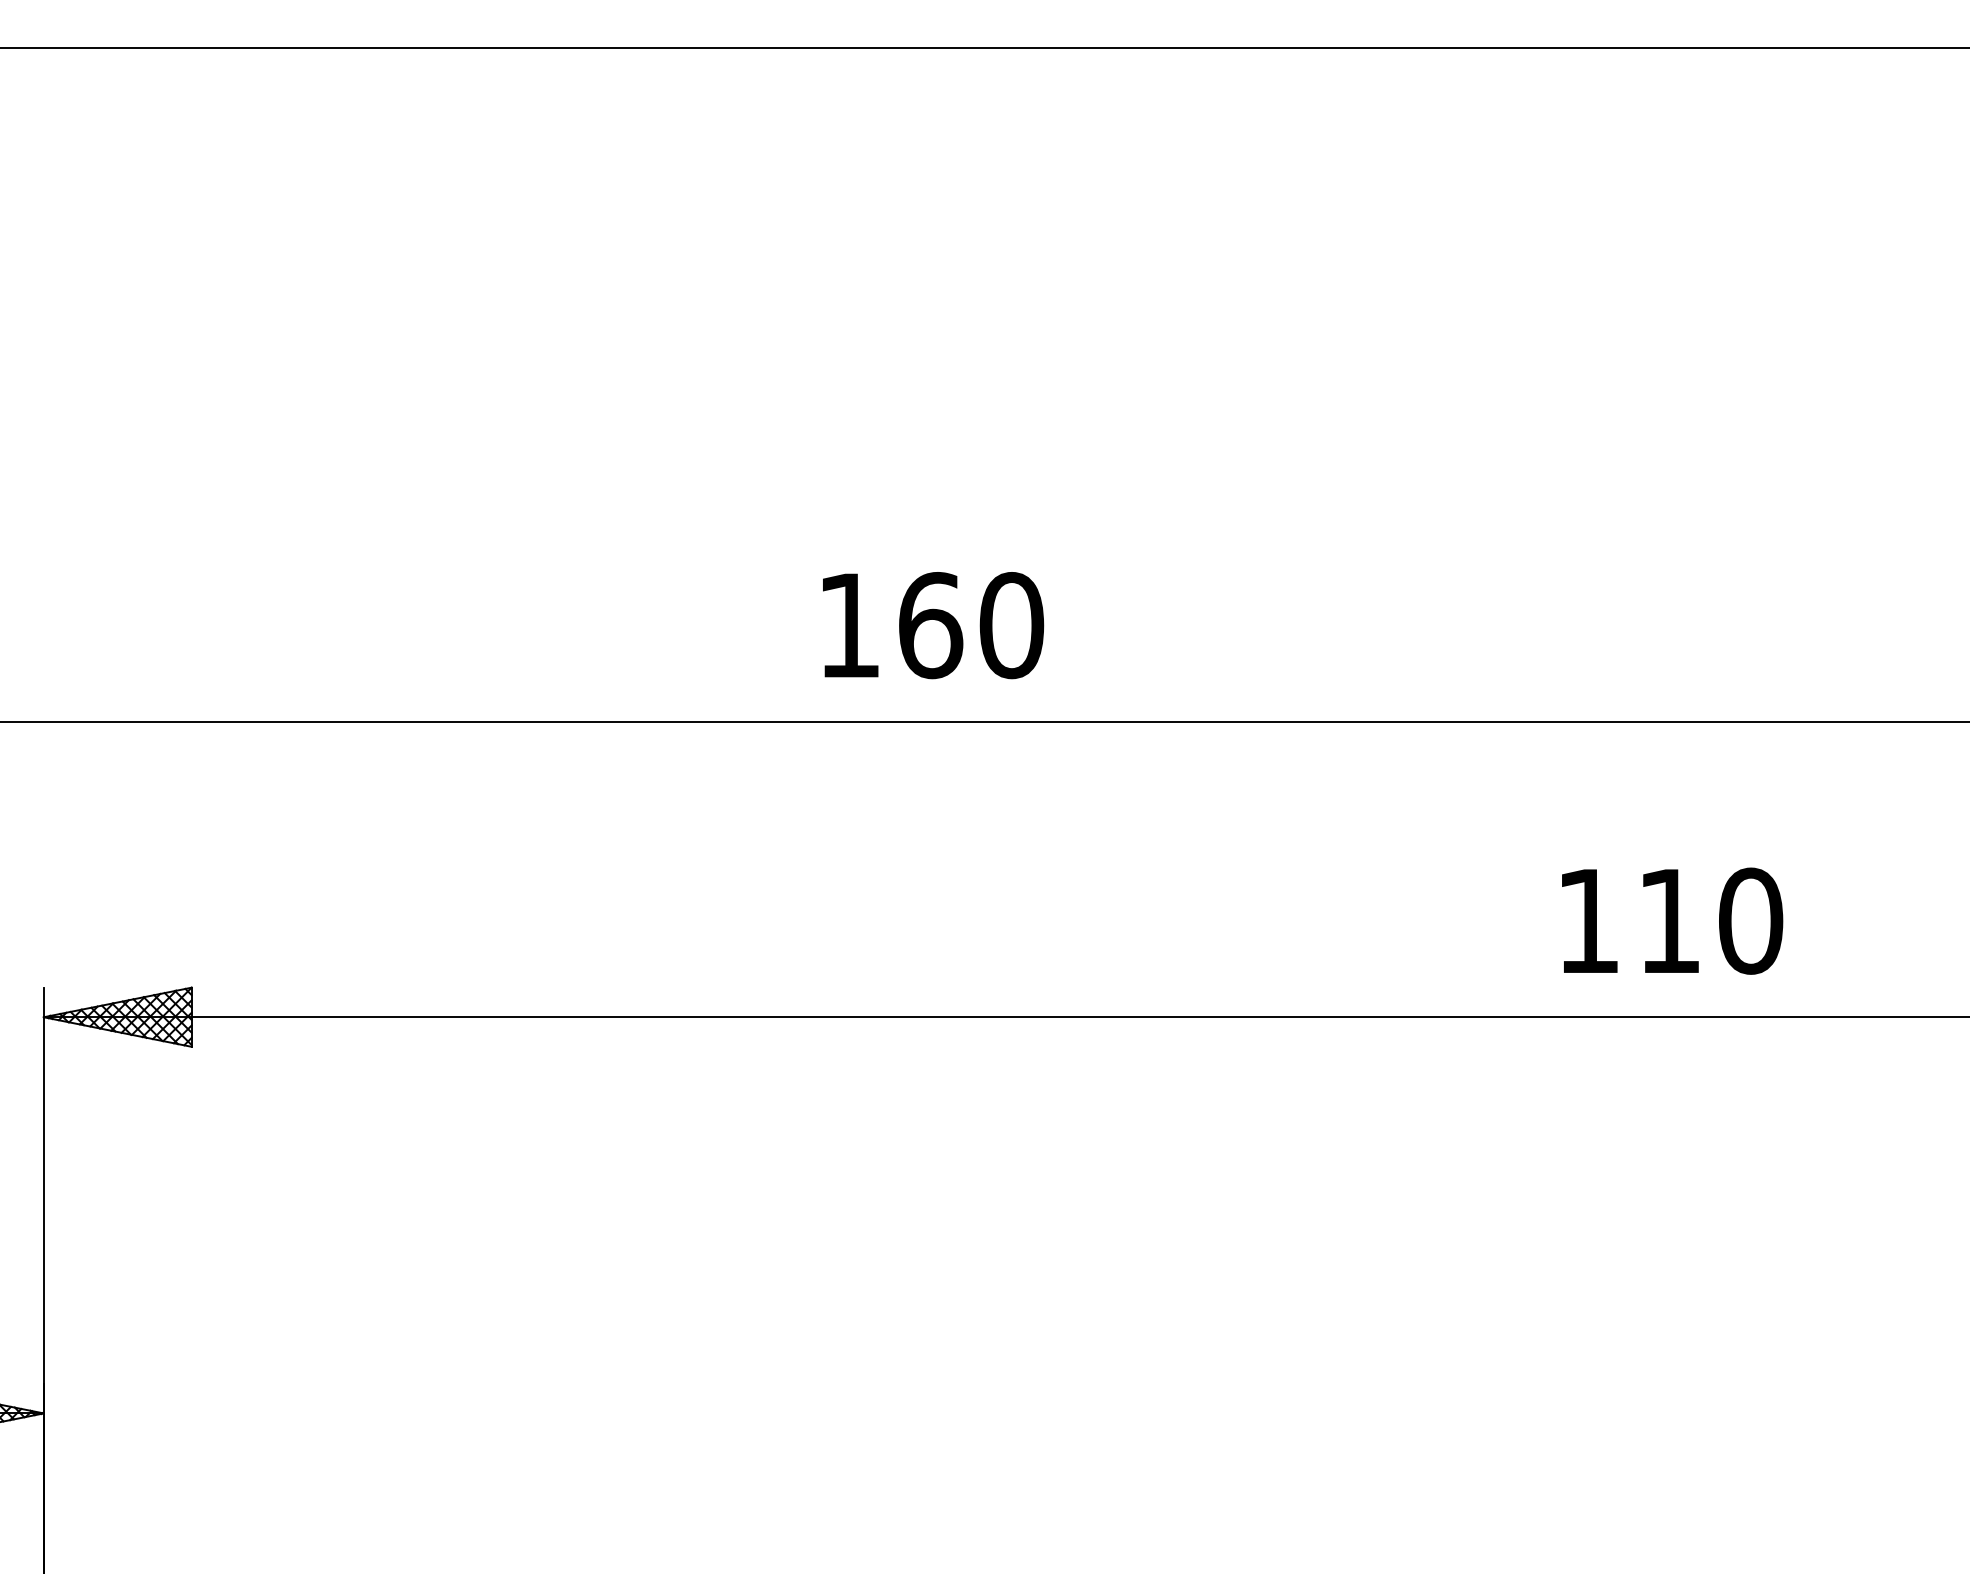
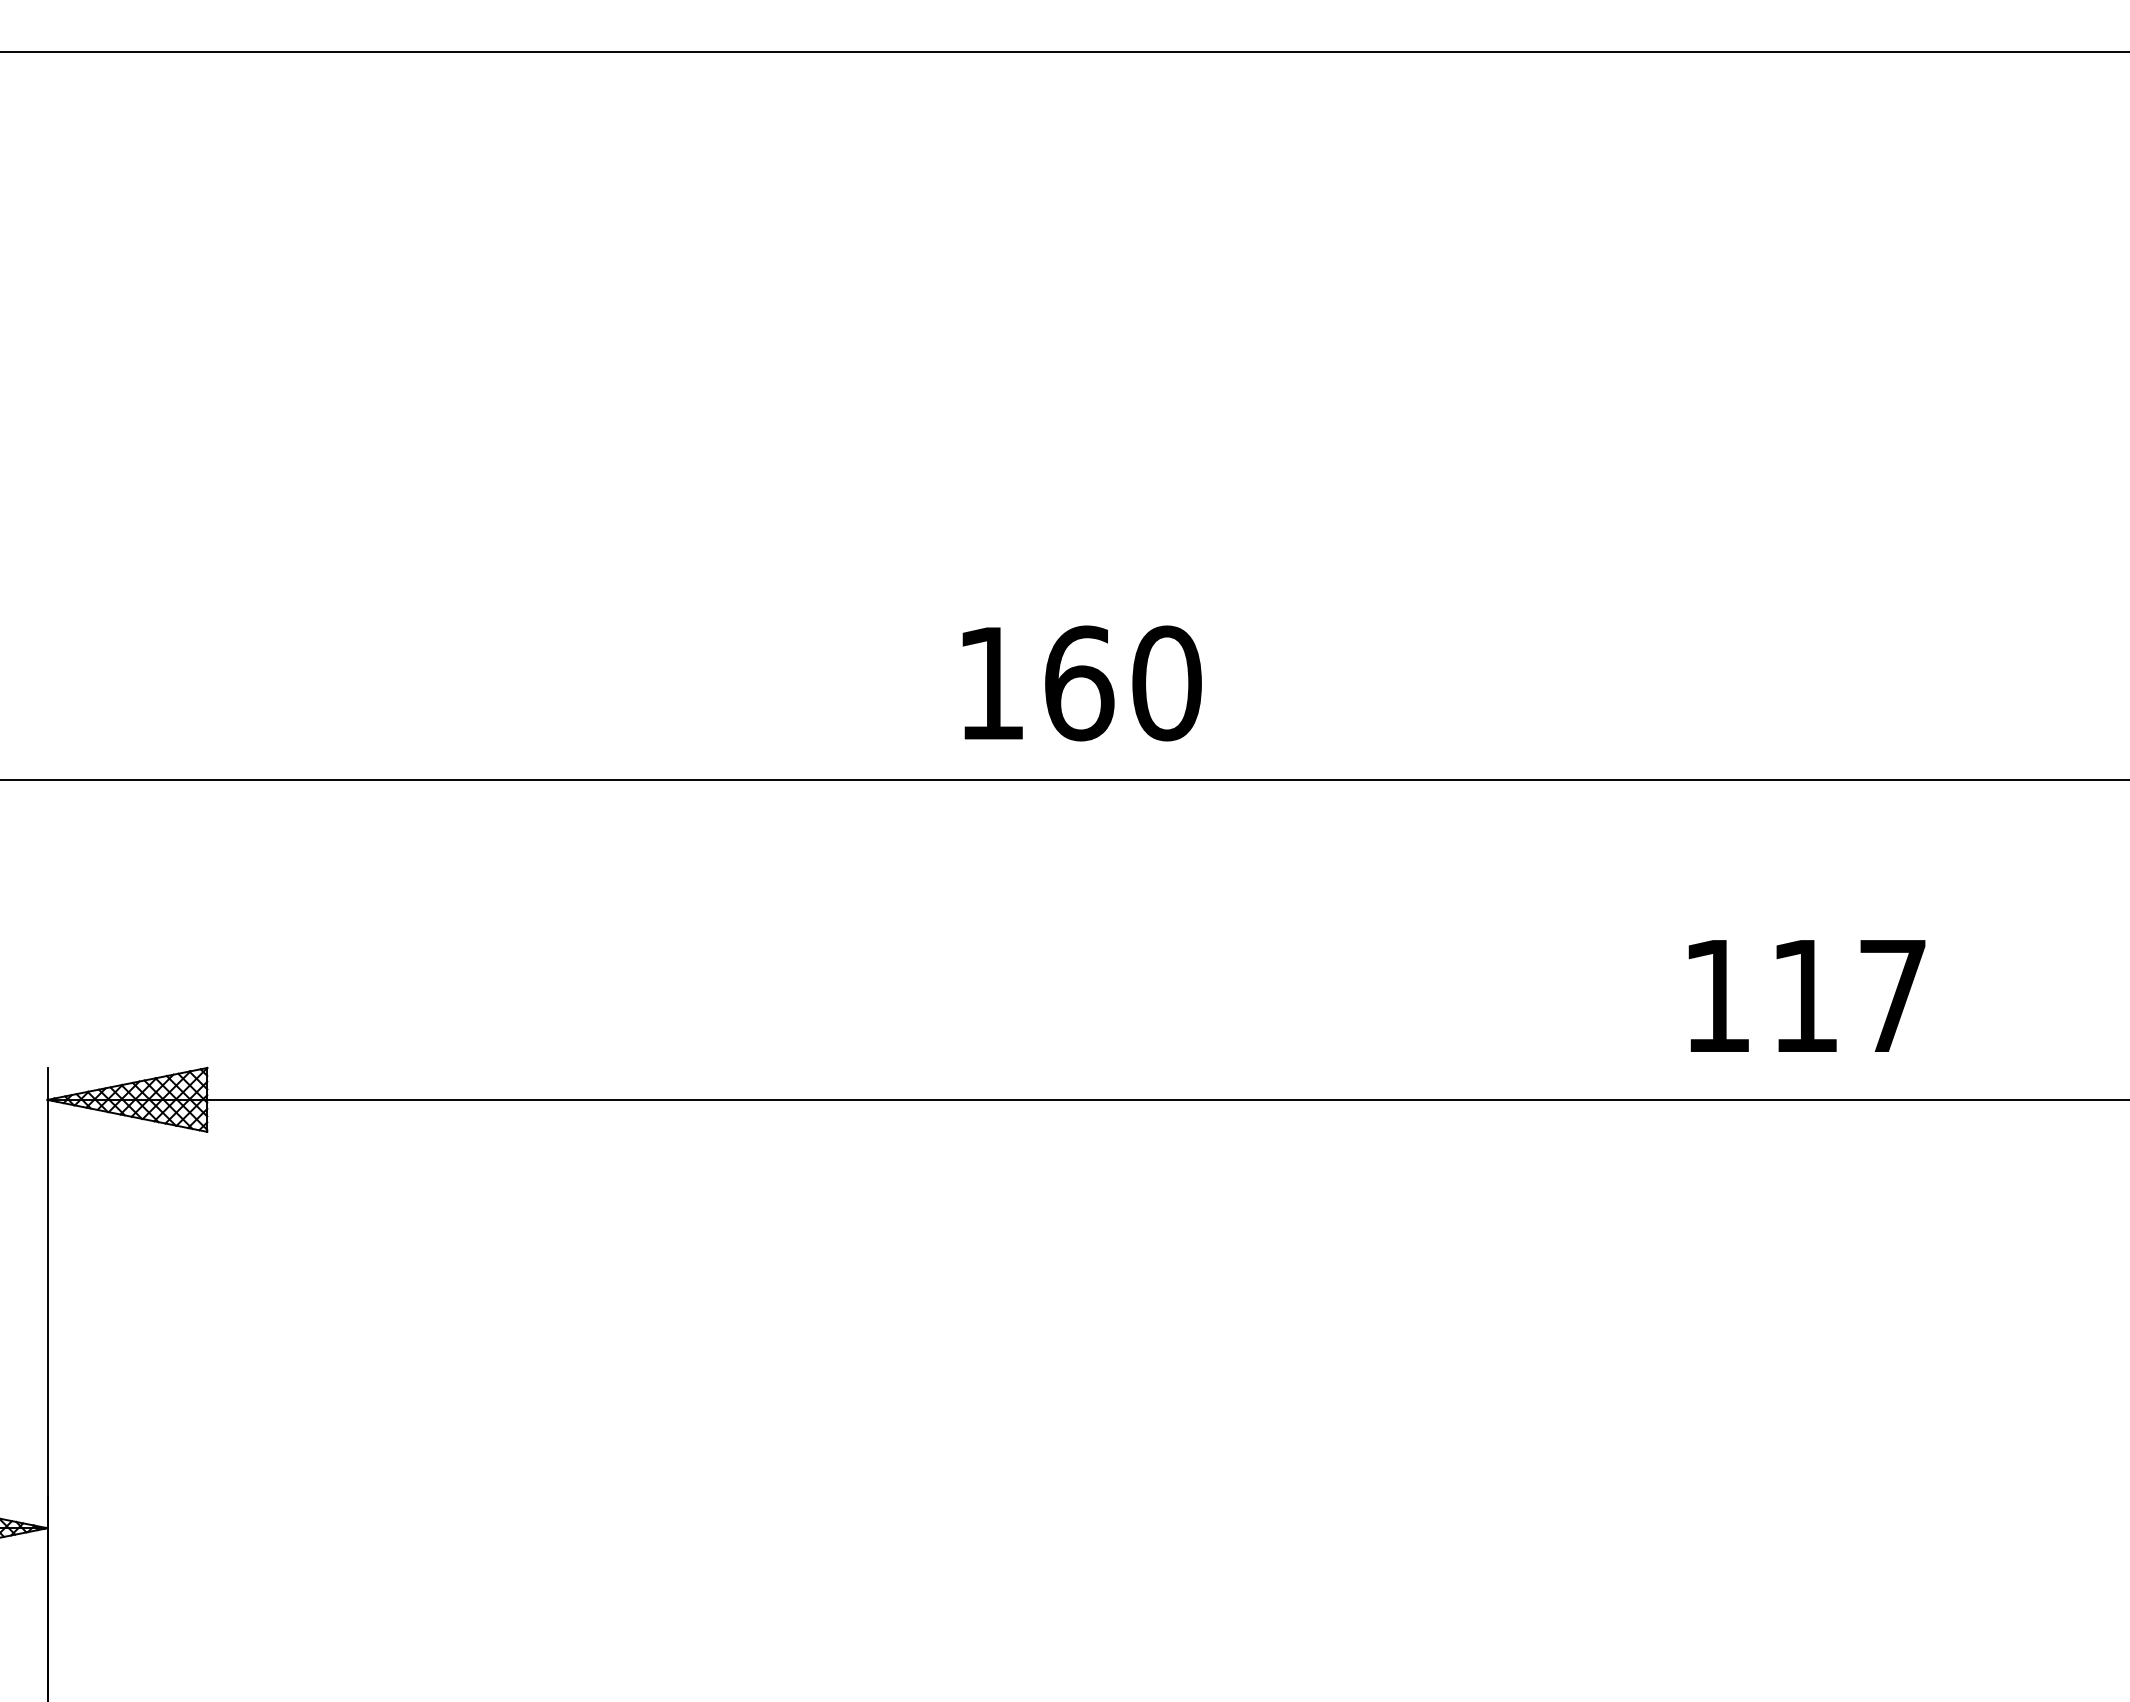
text: (932, 625) -> (1081, 683), moved
text: (1750, 921) -> (1892, 996), 110 -> 117

